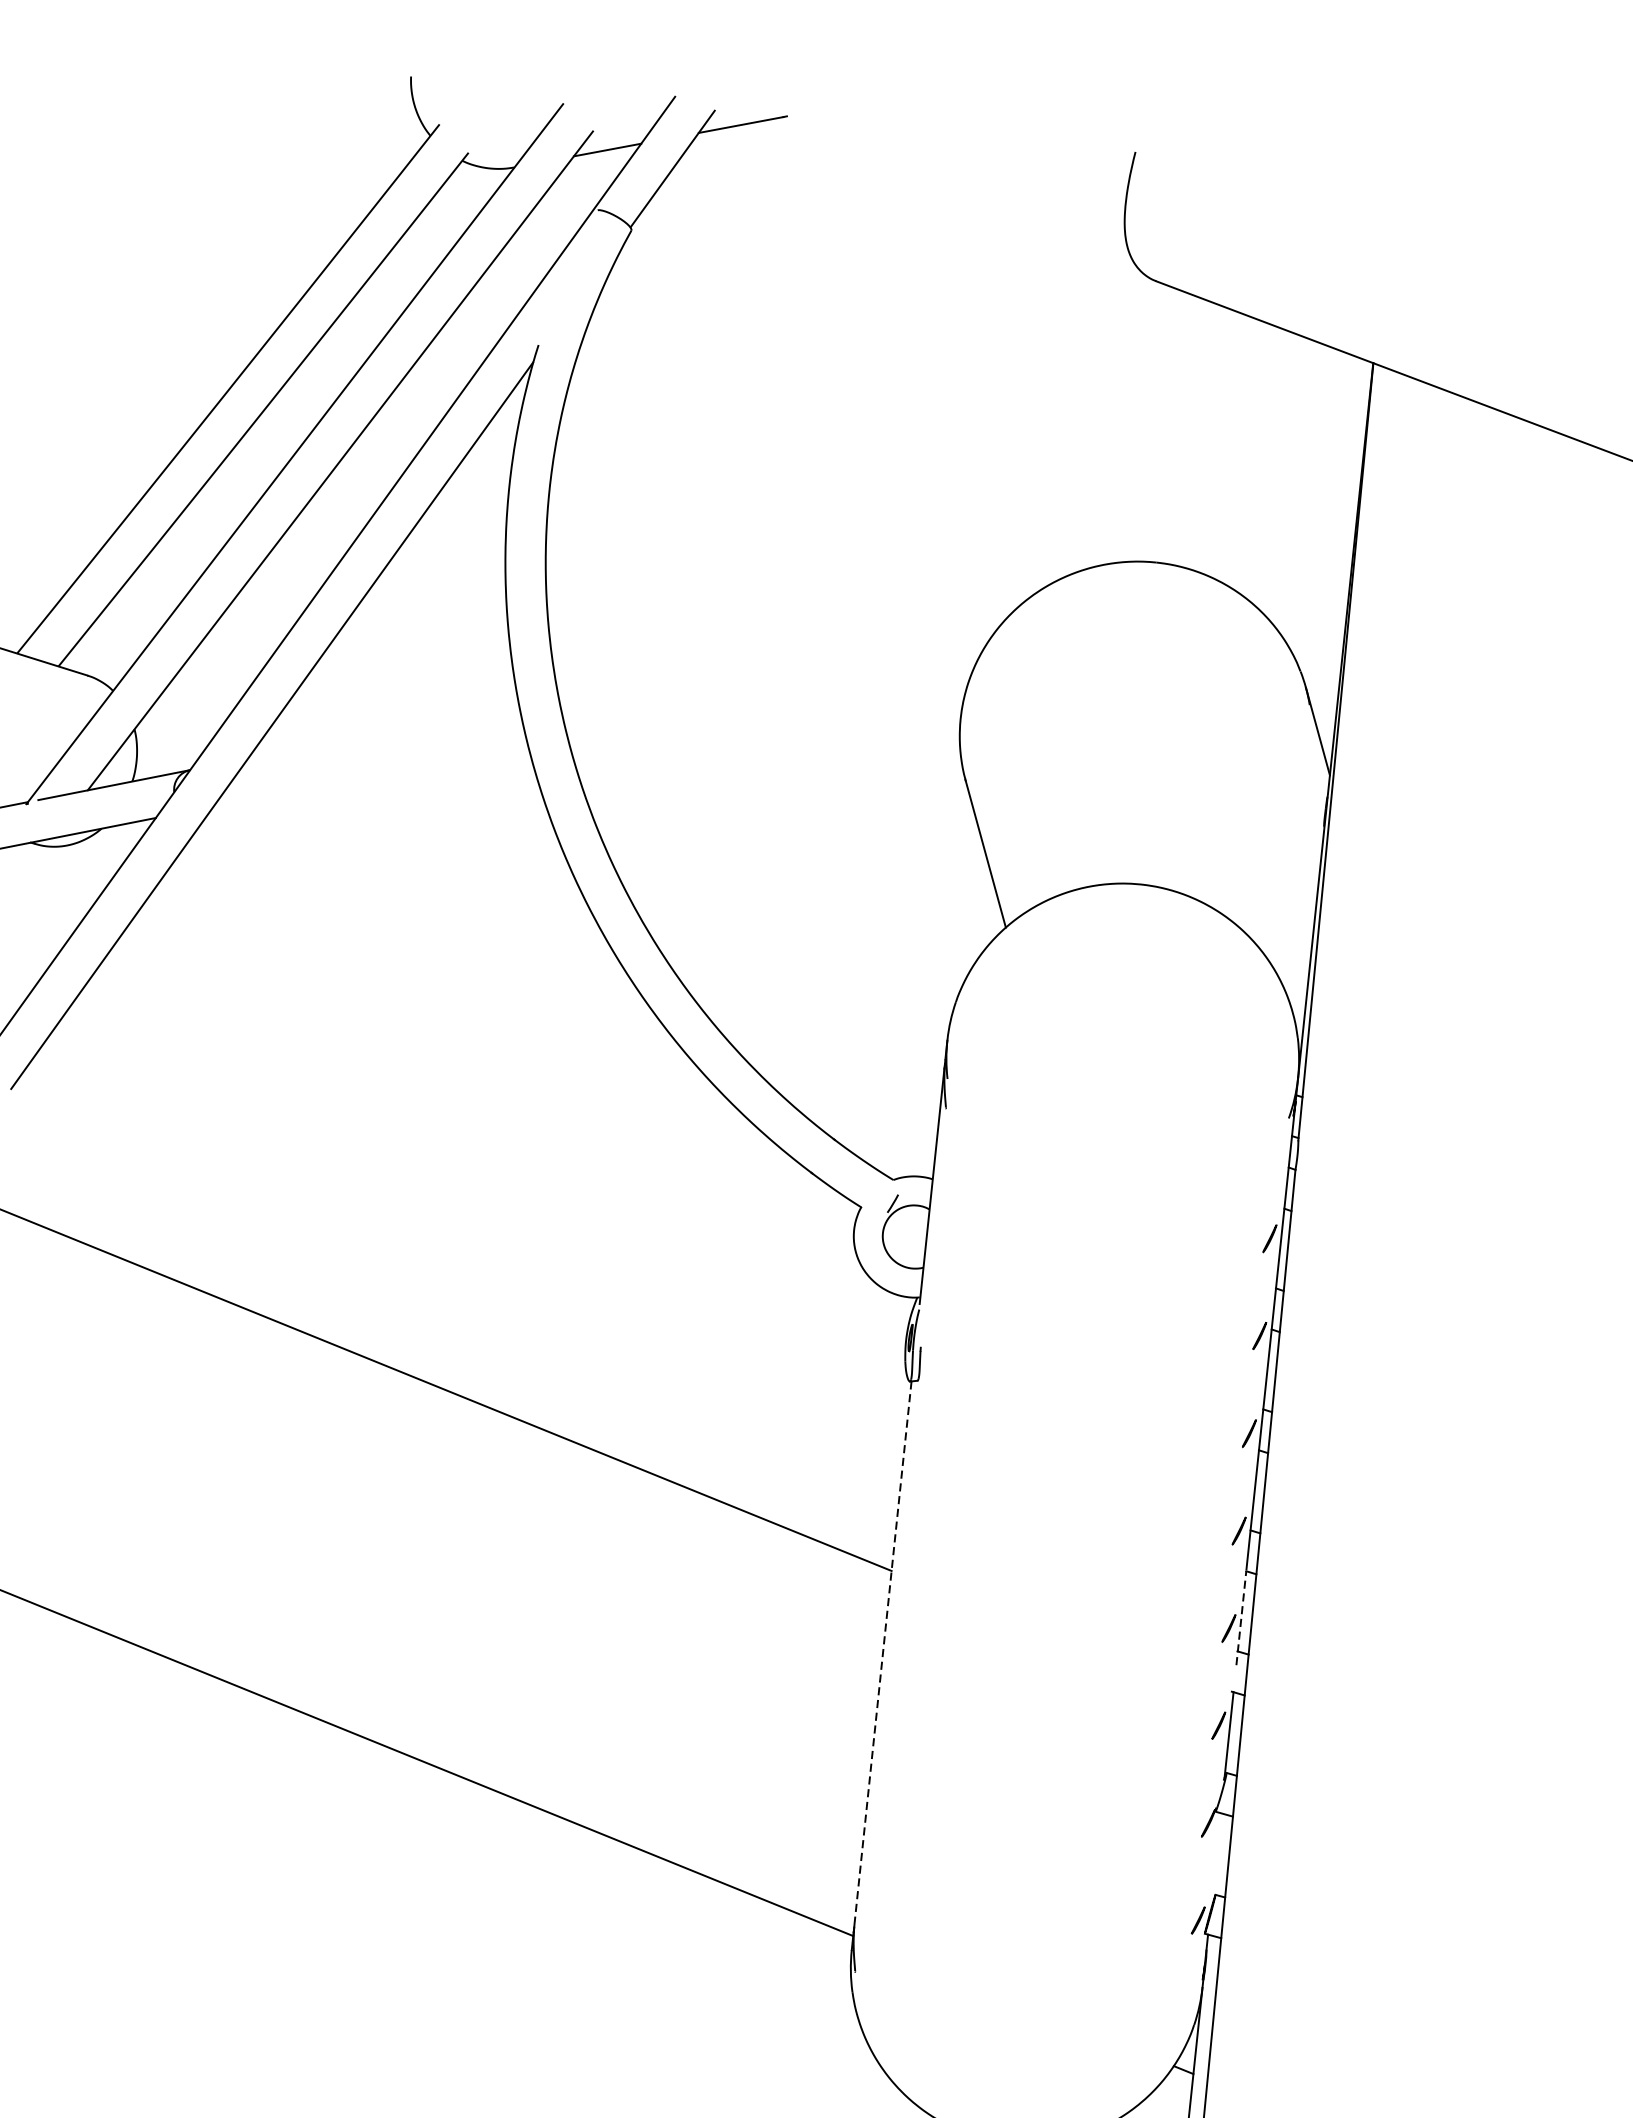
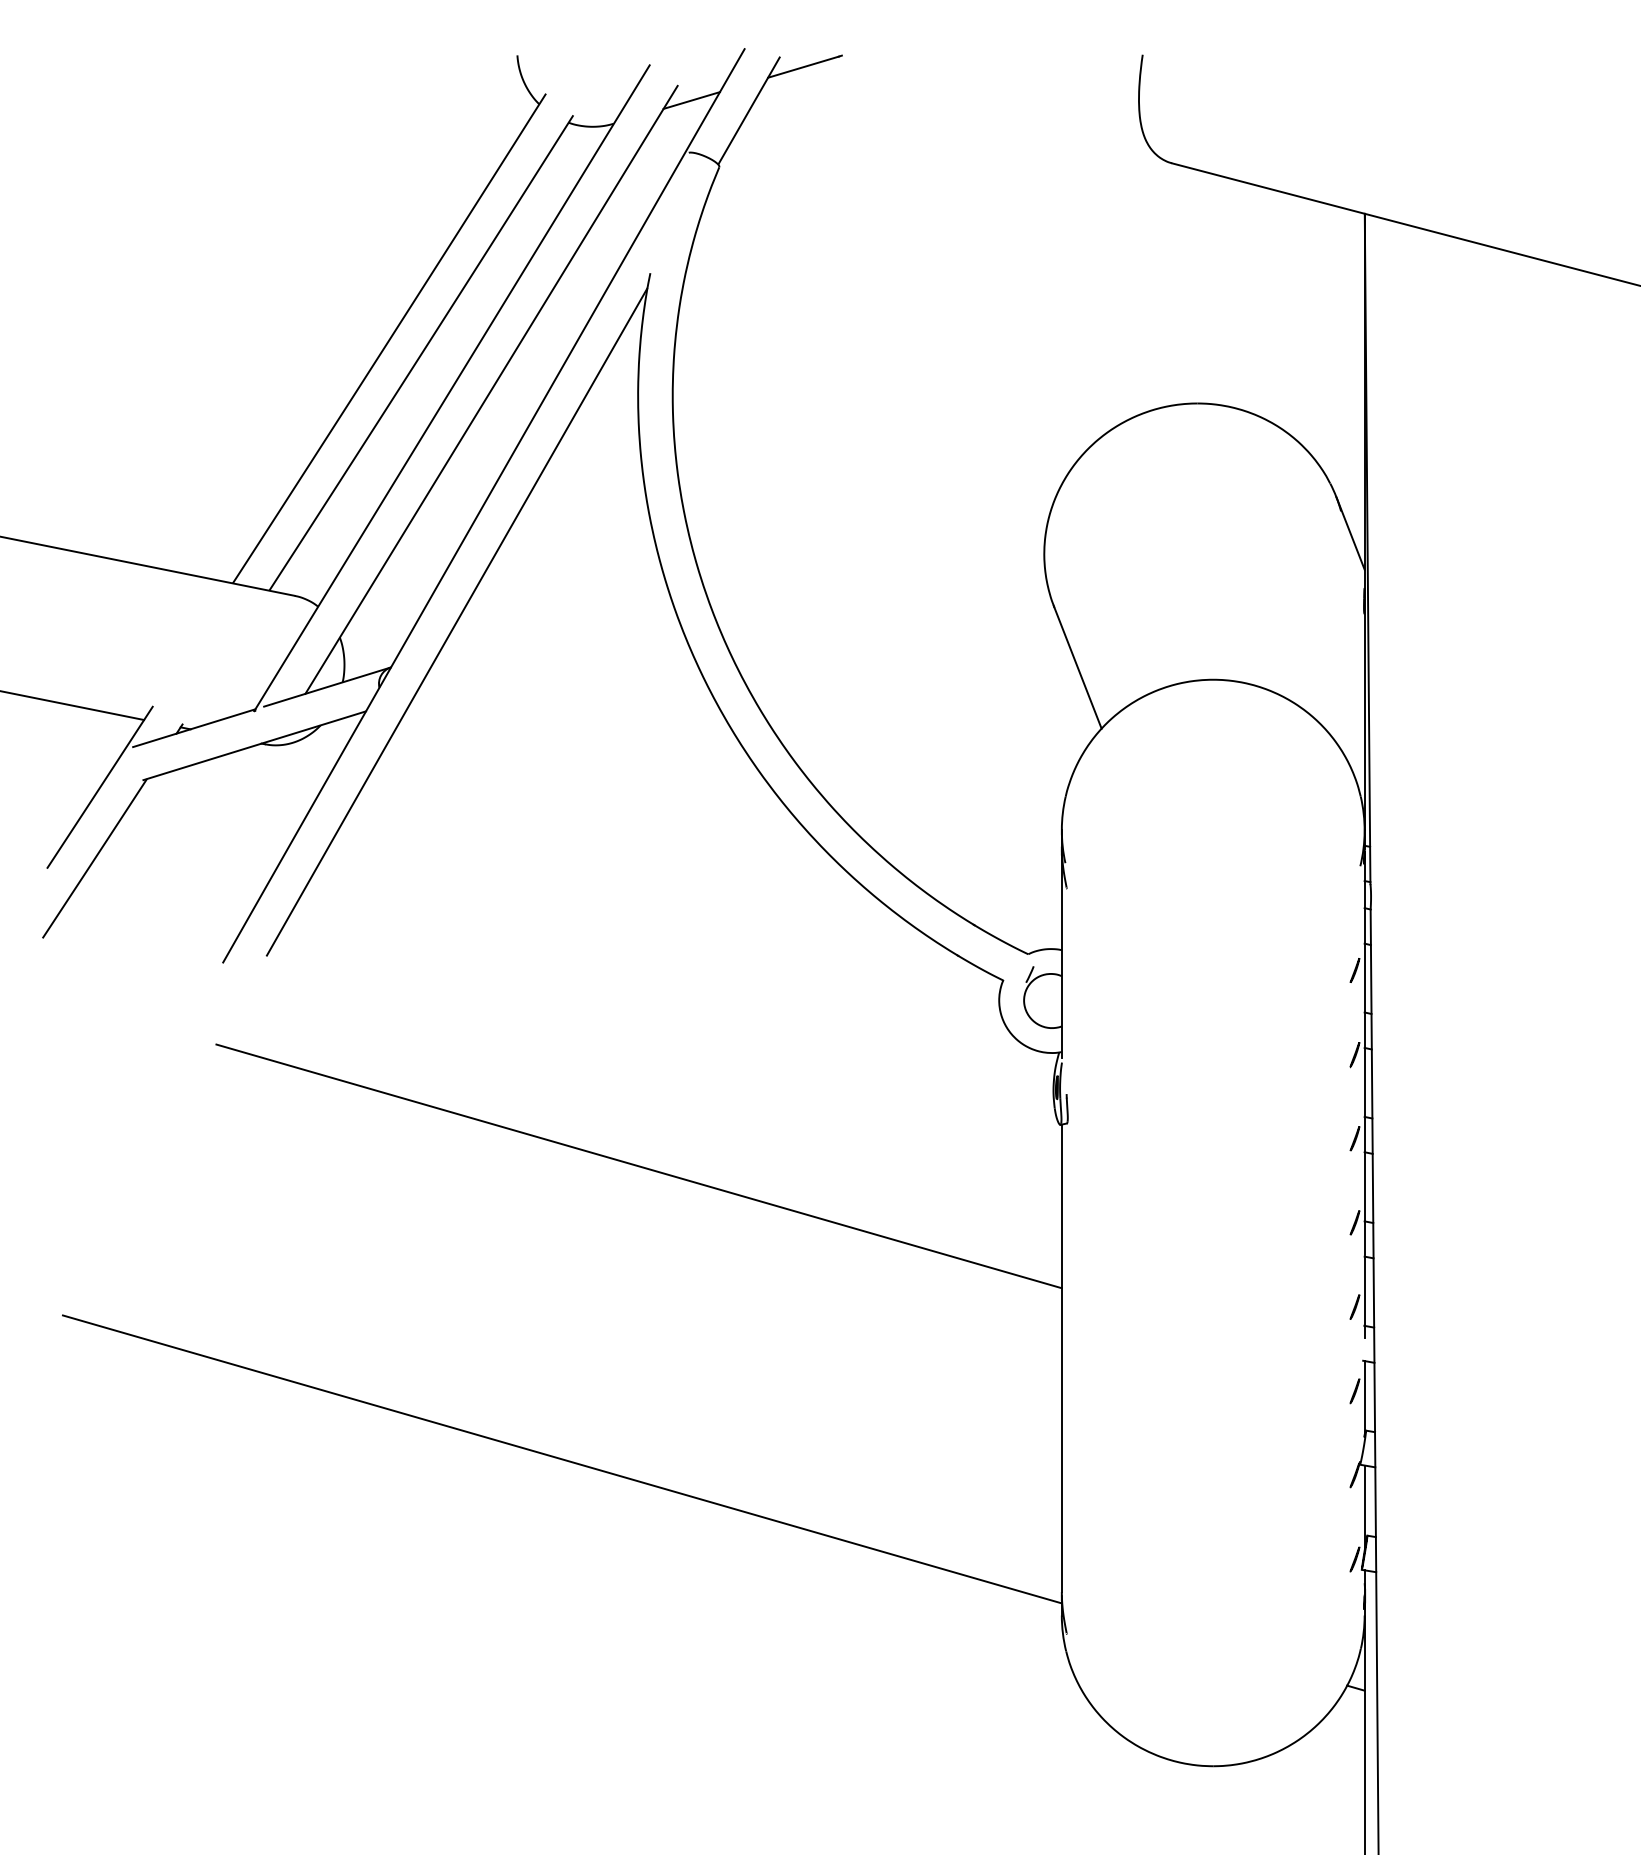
line: (1241, 1618) -> (1364, 1297), dashed -> solid
line: (882, 1652) -> (1061, 1358), dashed -> solid
line: (1215, 1861) -> (1364, 1507), added

